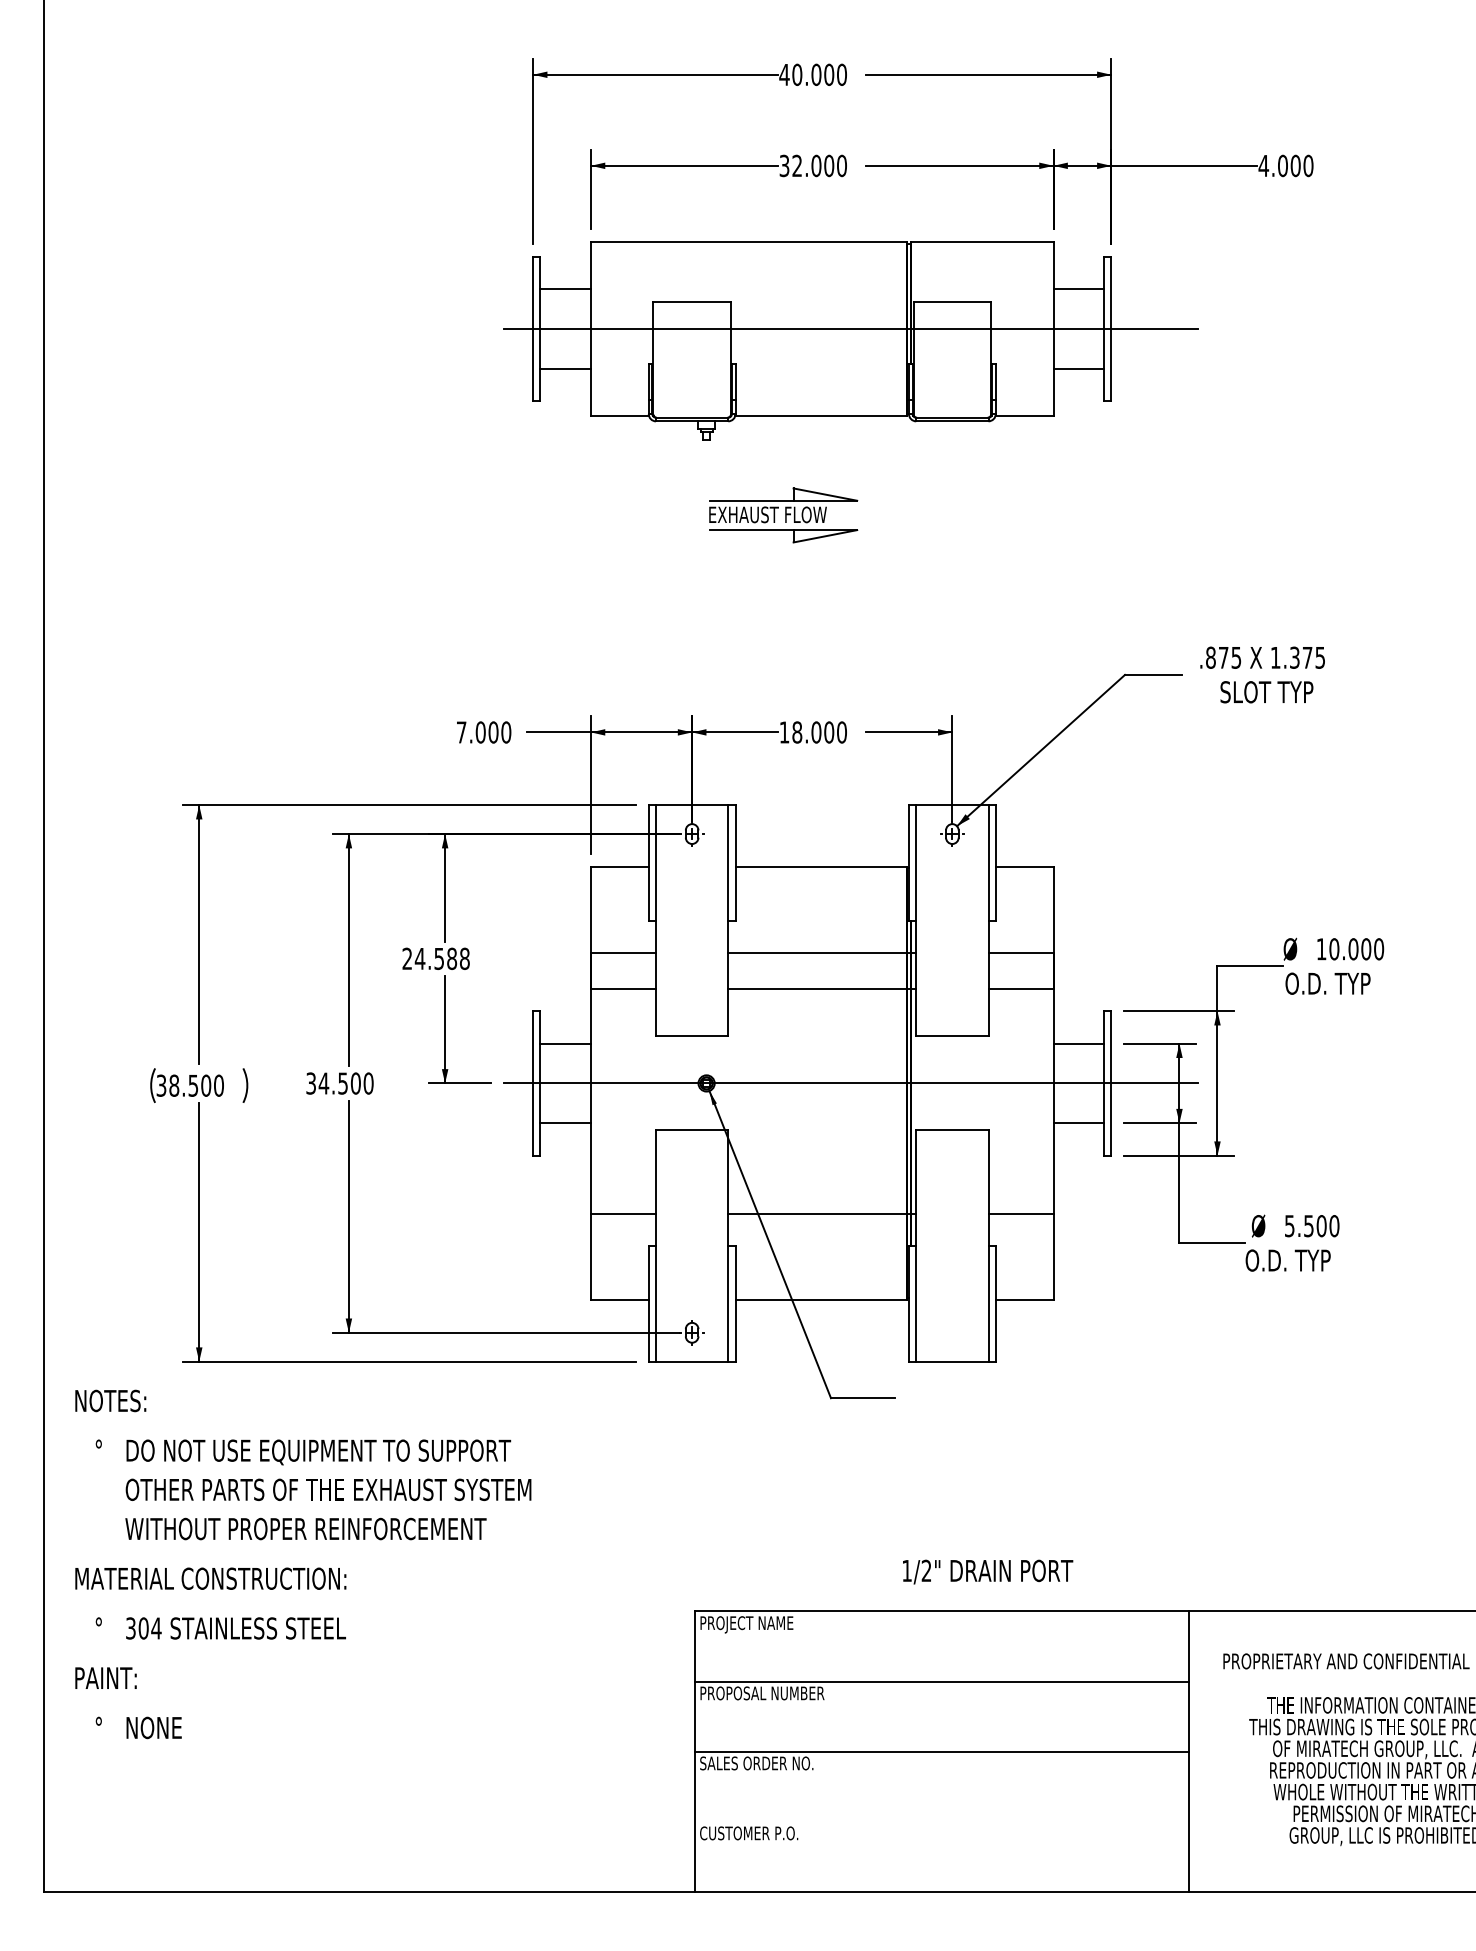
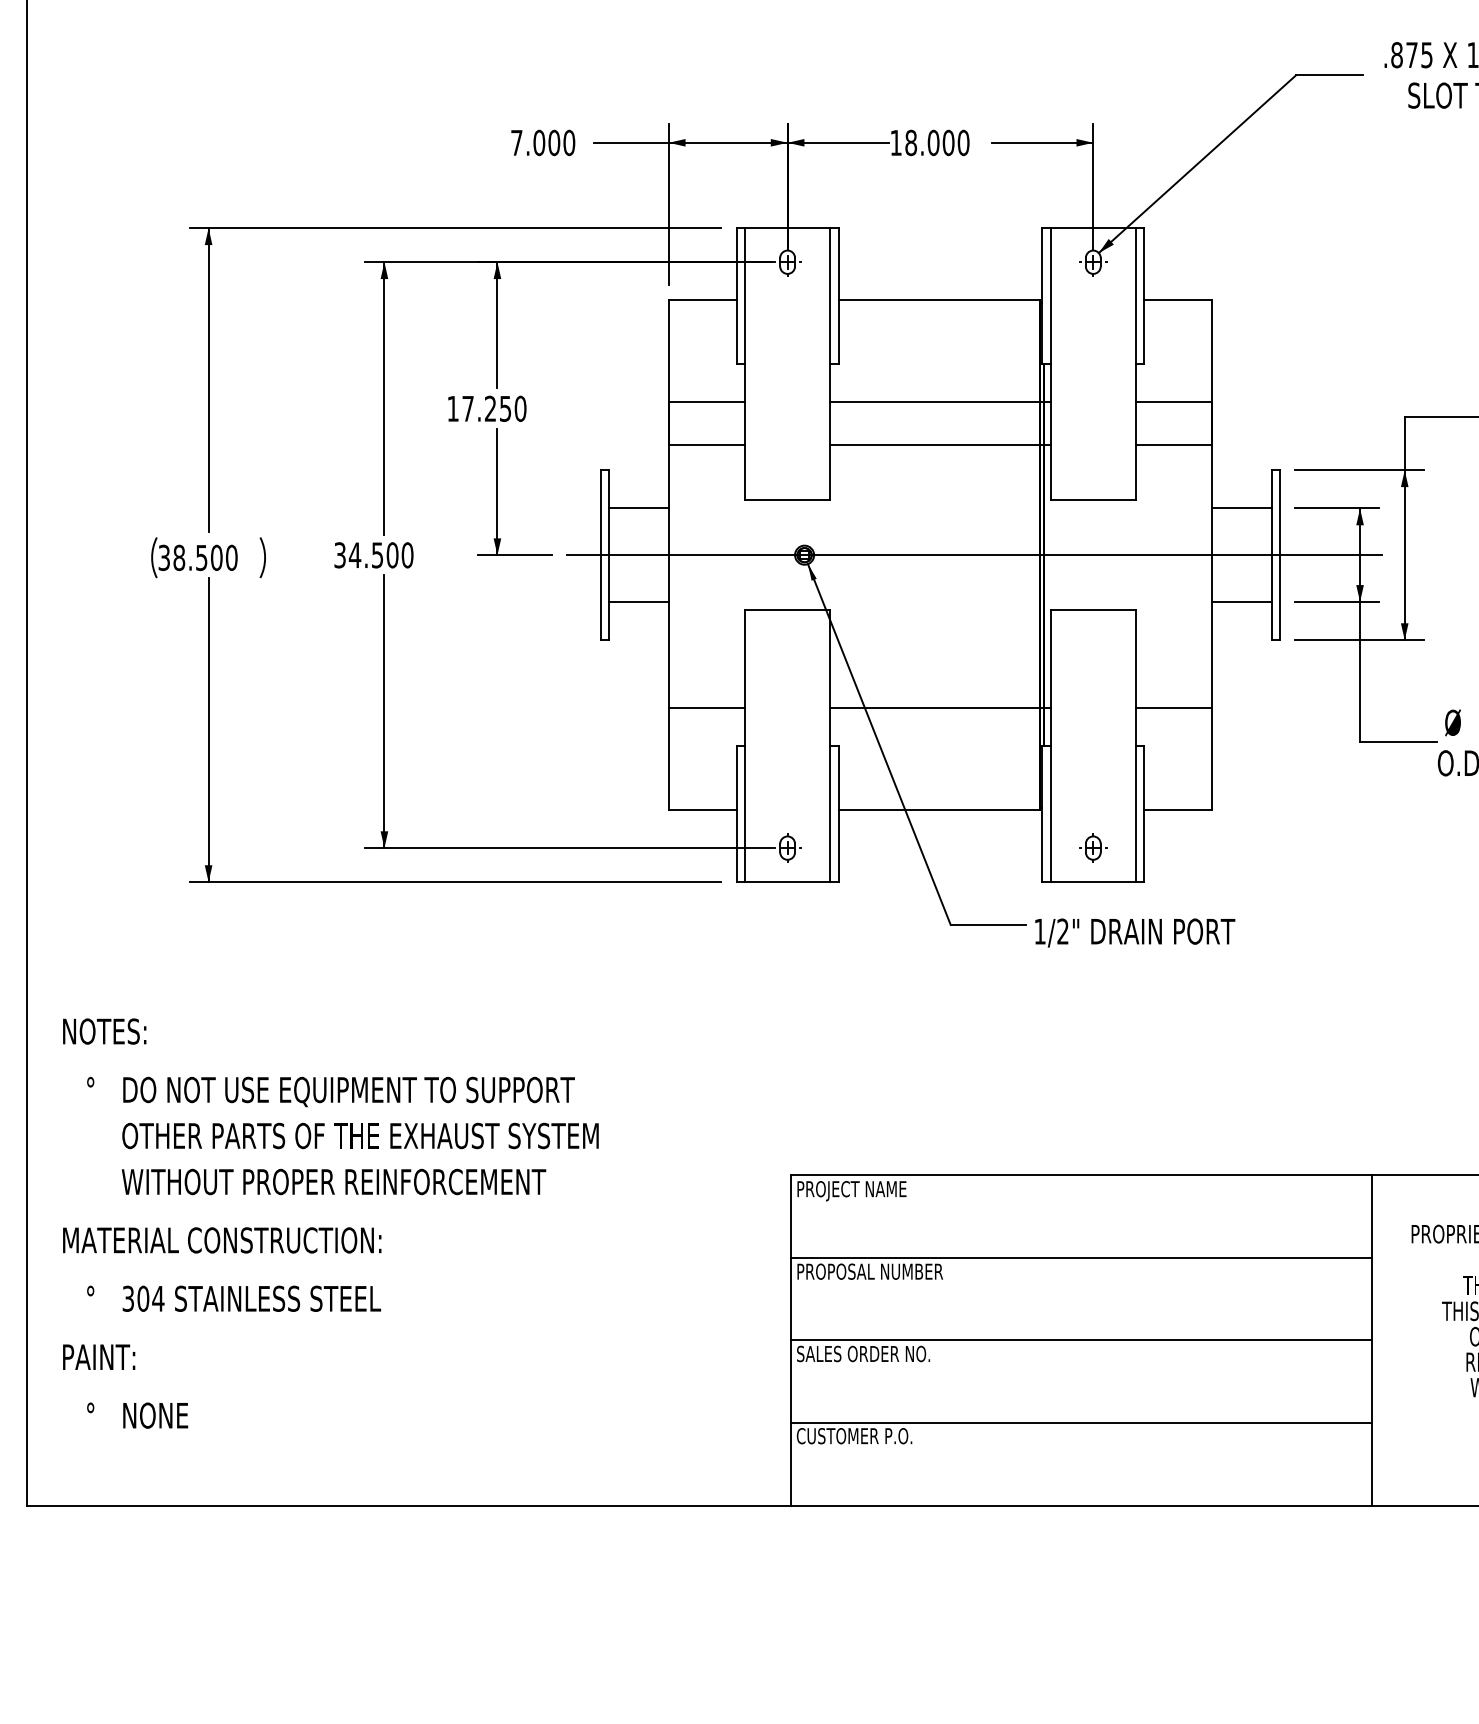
text: (435, 958) -> (486, 408), 24.588 -> 17.250
part: (952, 1332) -> (1093, 847), added
text: (303, 1564) -> (331, 1223), moved
text: (988, 1571) -> (1135, 932), moved
line: (941, 1822) -> (1080, 1423), added

